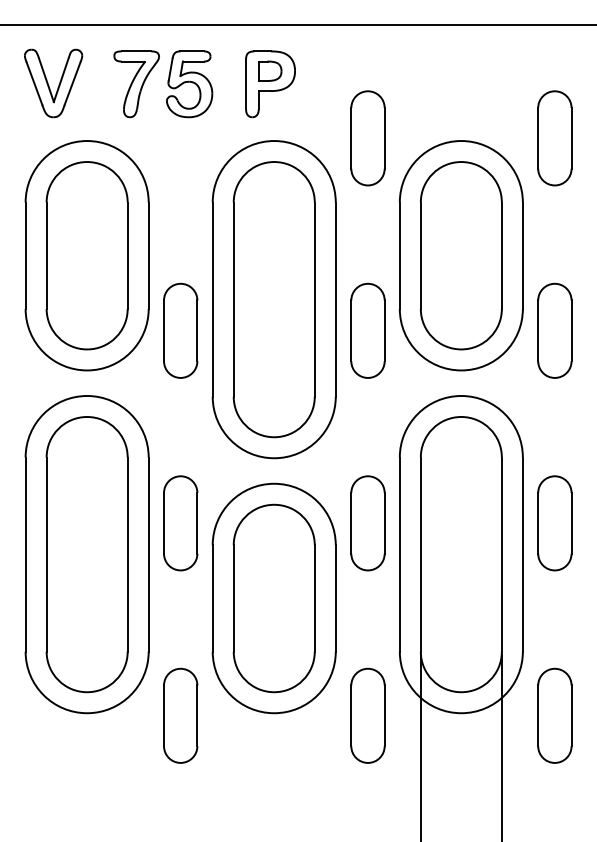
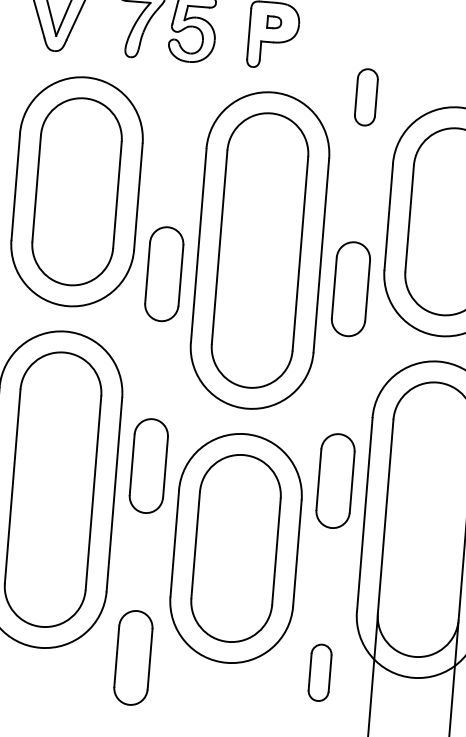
part: (270, 70) -> (274, 21), size x0.6
part: (367, 138) -> (365, 97), size x0.6
part: (367, 715) -> (319, 672), size x0.6

